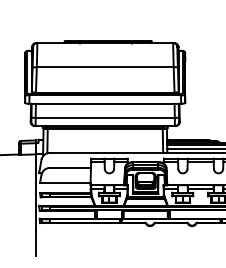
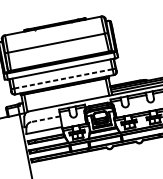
line: (105, 117) -> (63, 78), solid -> dashed
line: (70, 167) -> (45, 118), solid -> dashed

